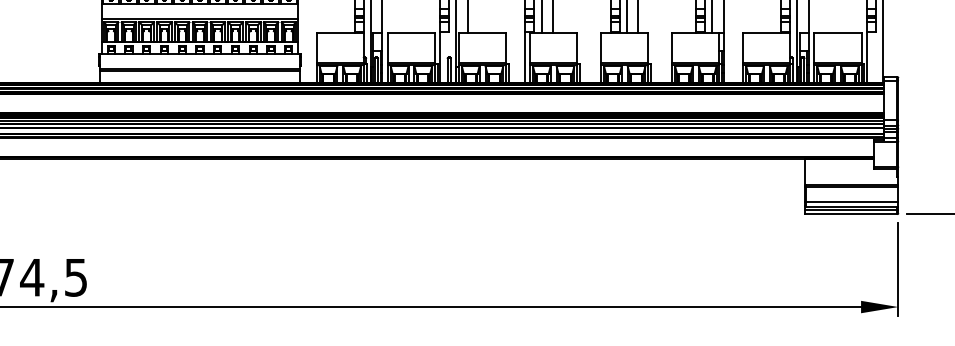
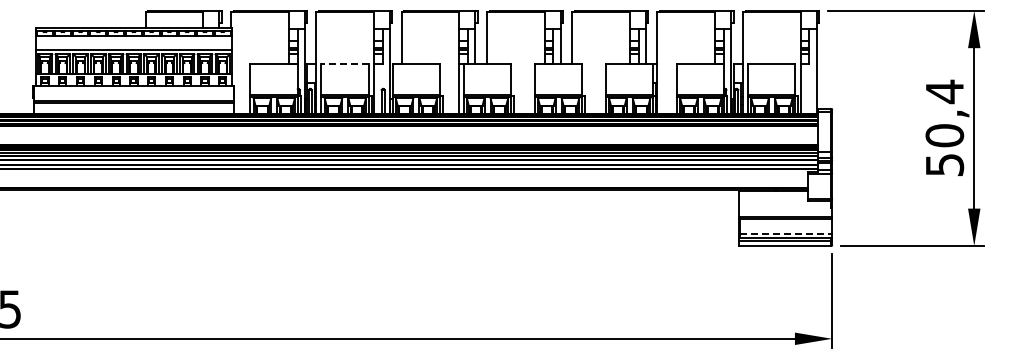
line: (411, 32) -> (345, 64), solid -> dashed
line: (852, 201) -> (786, 233), solid -> dashed

